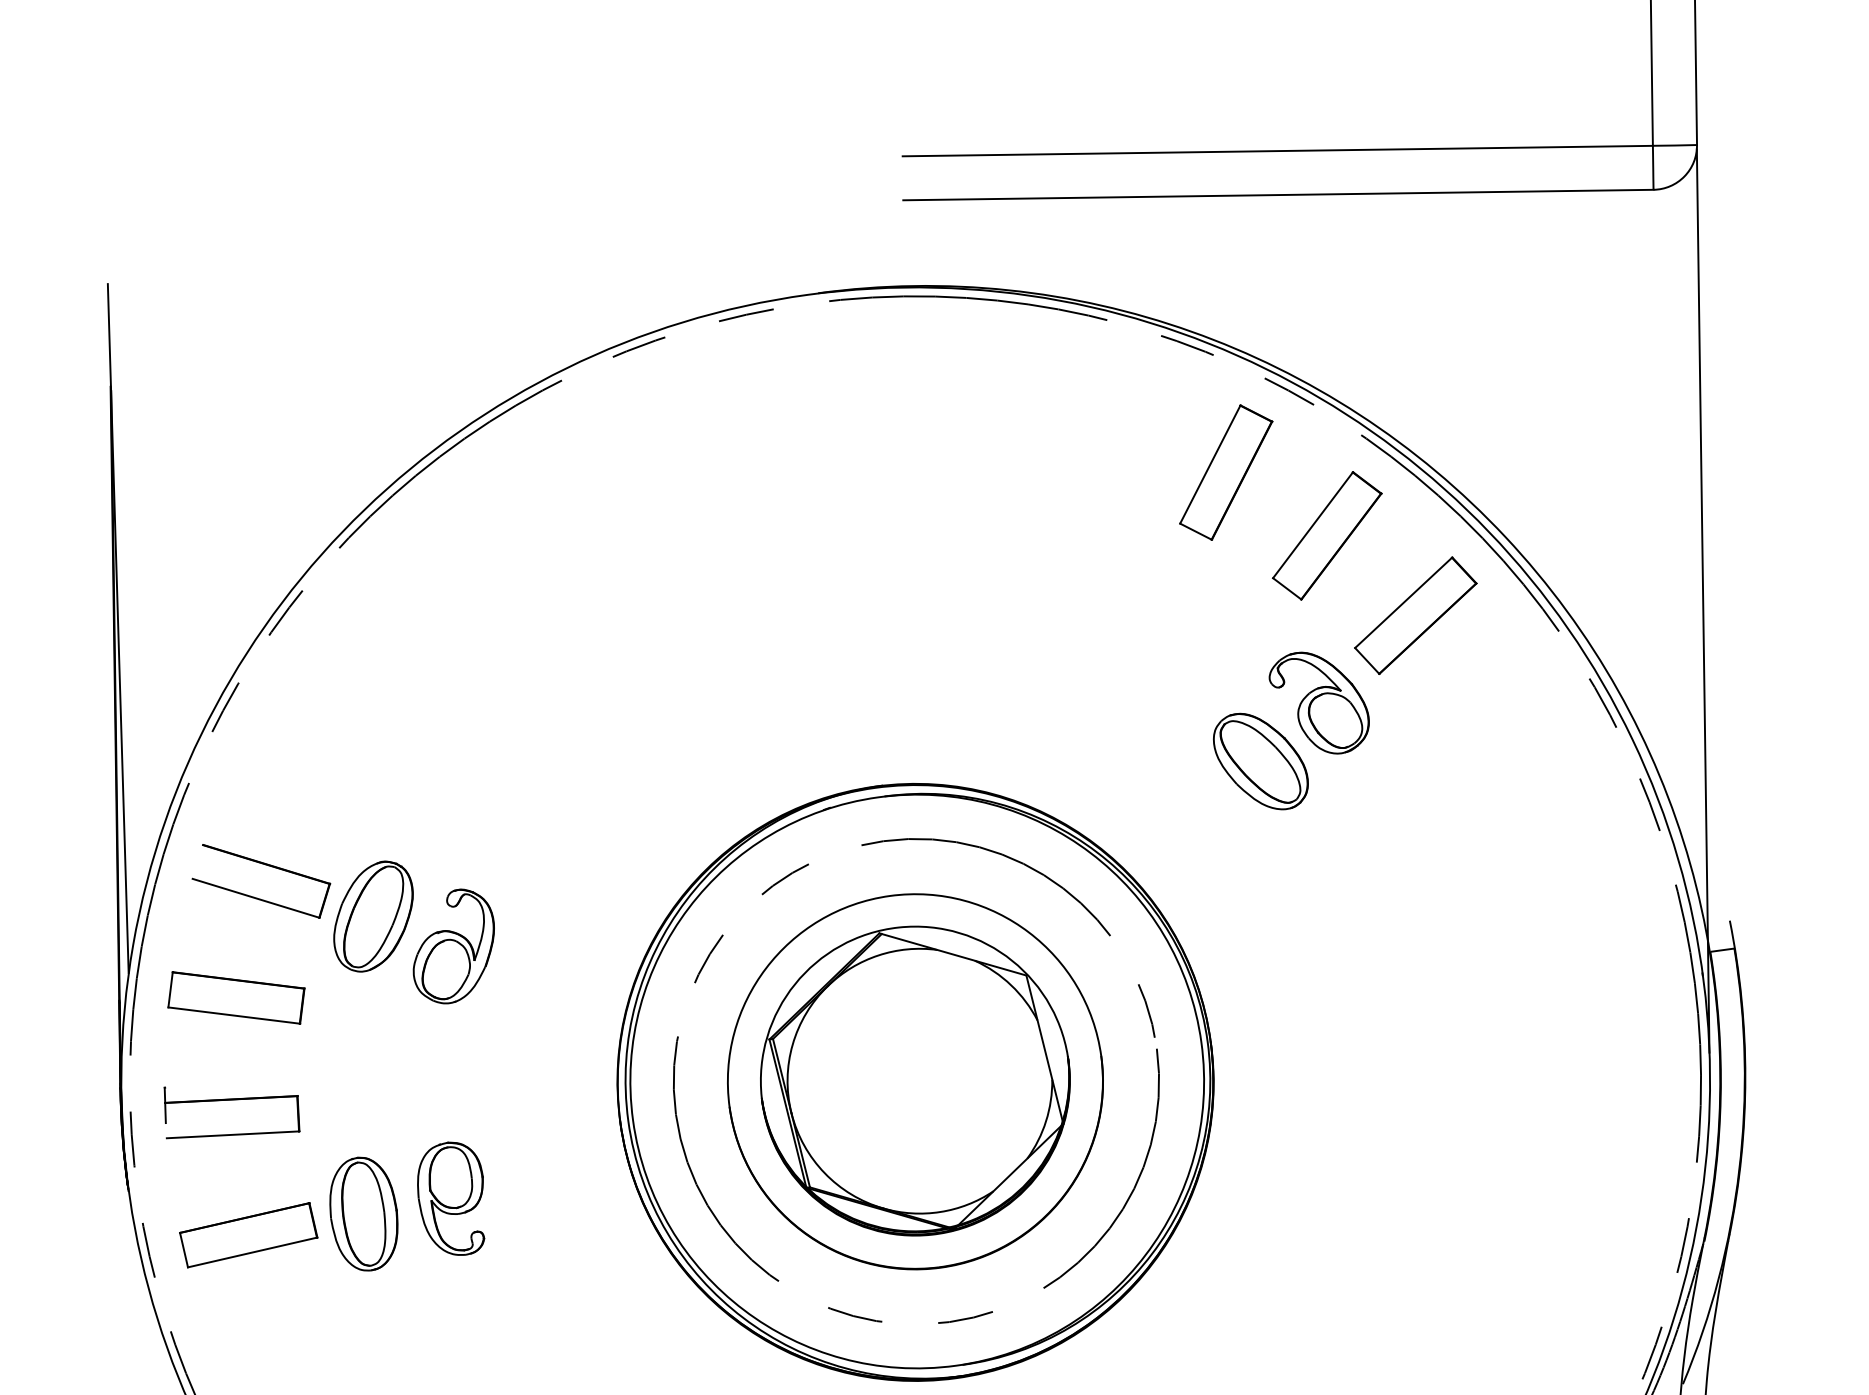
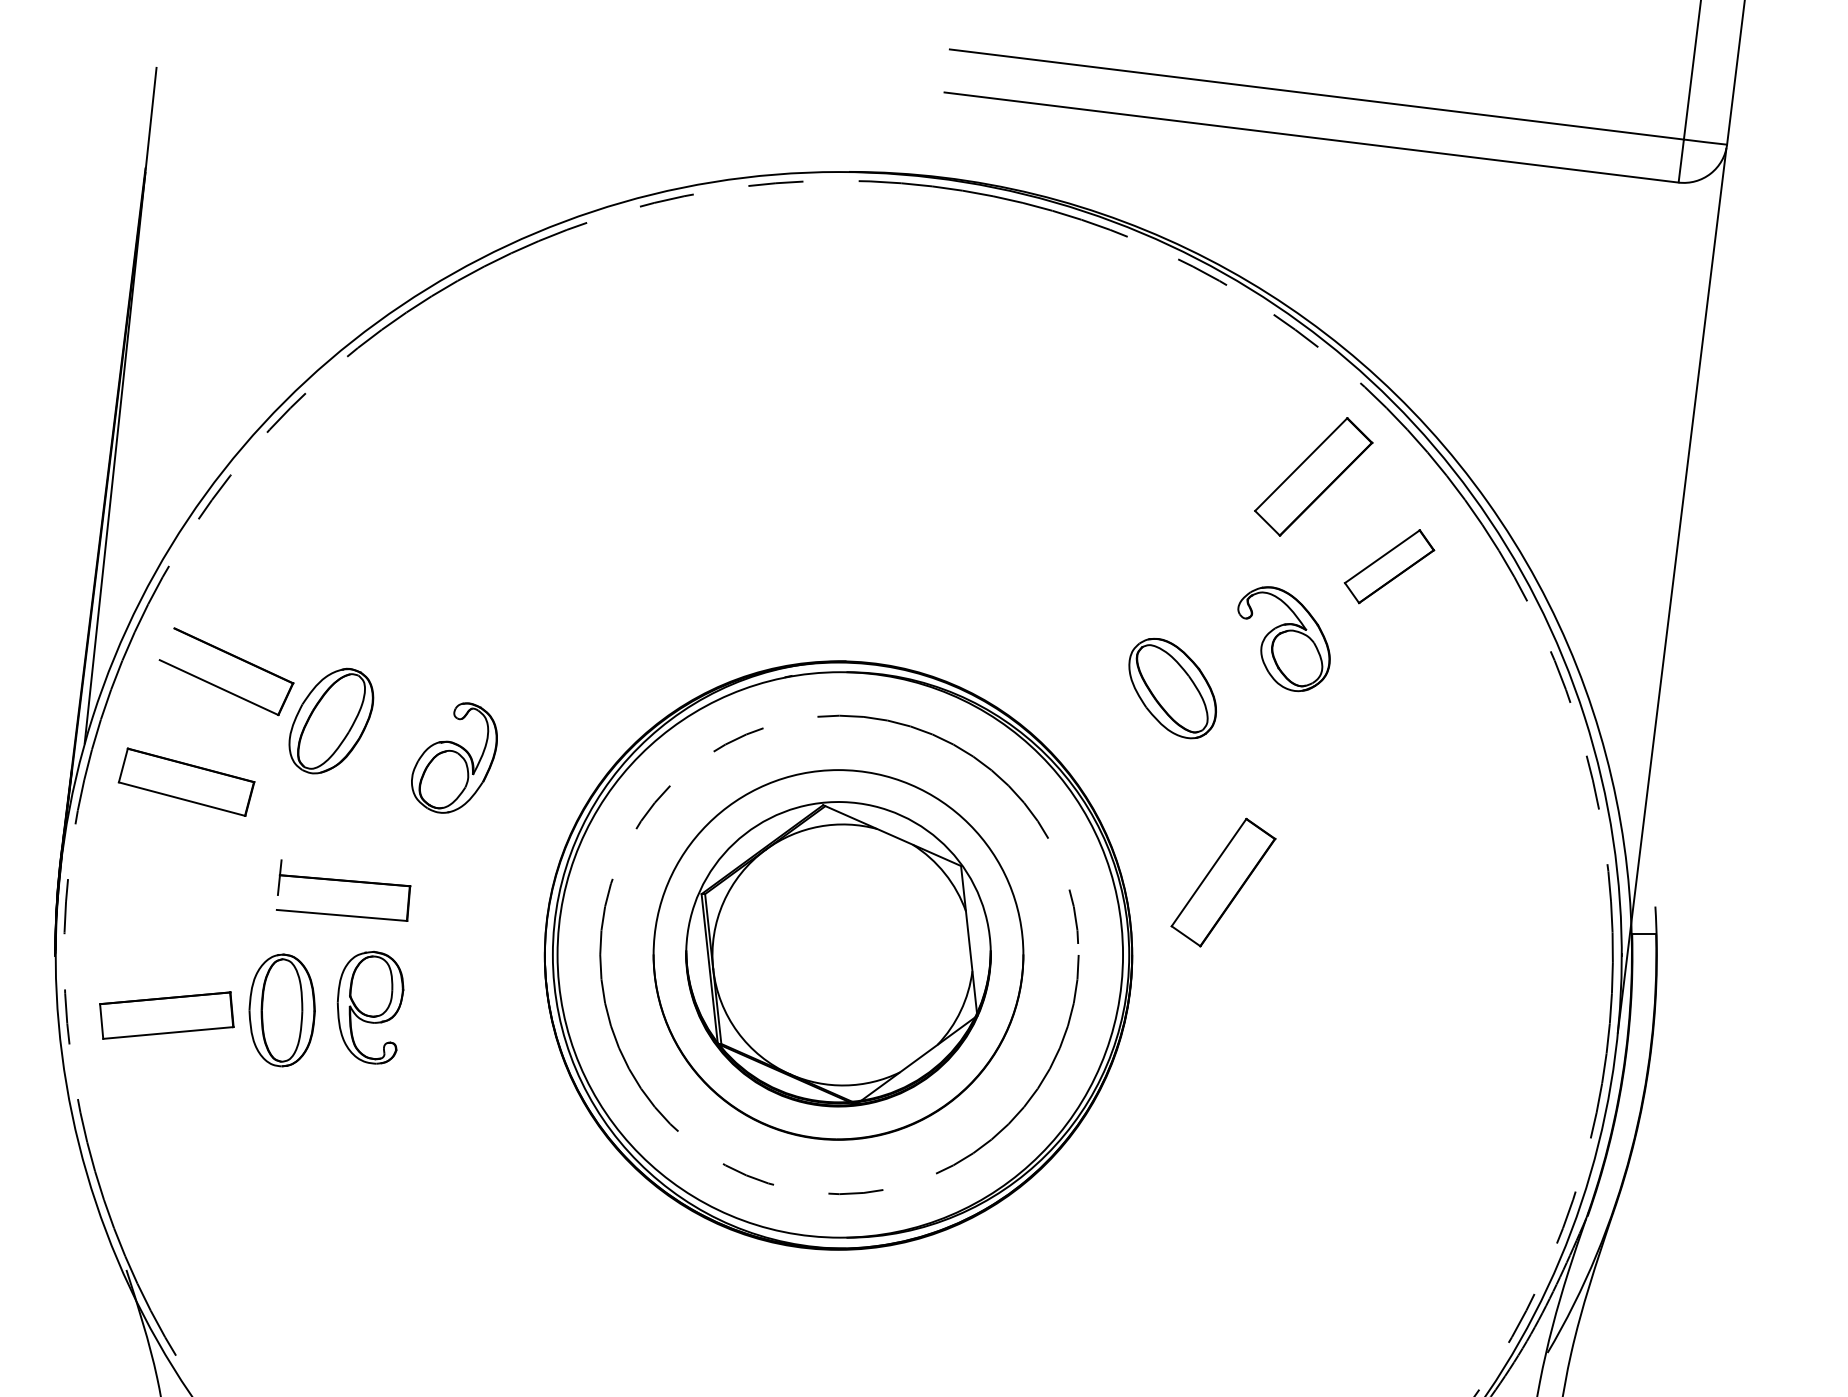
part: (1226, 472) -> (1223, 882), moved
part: (1415, 615) -> (1389, 566), size x0.7
part: (1260, 761) -> (1172, 688), moved
part: (453, 945) -> (454, 757), moved
part: (229, 1100) -> (343, 881), moved

